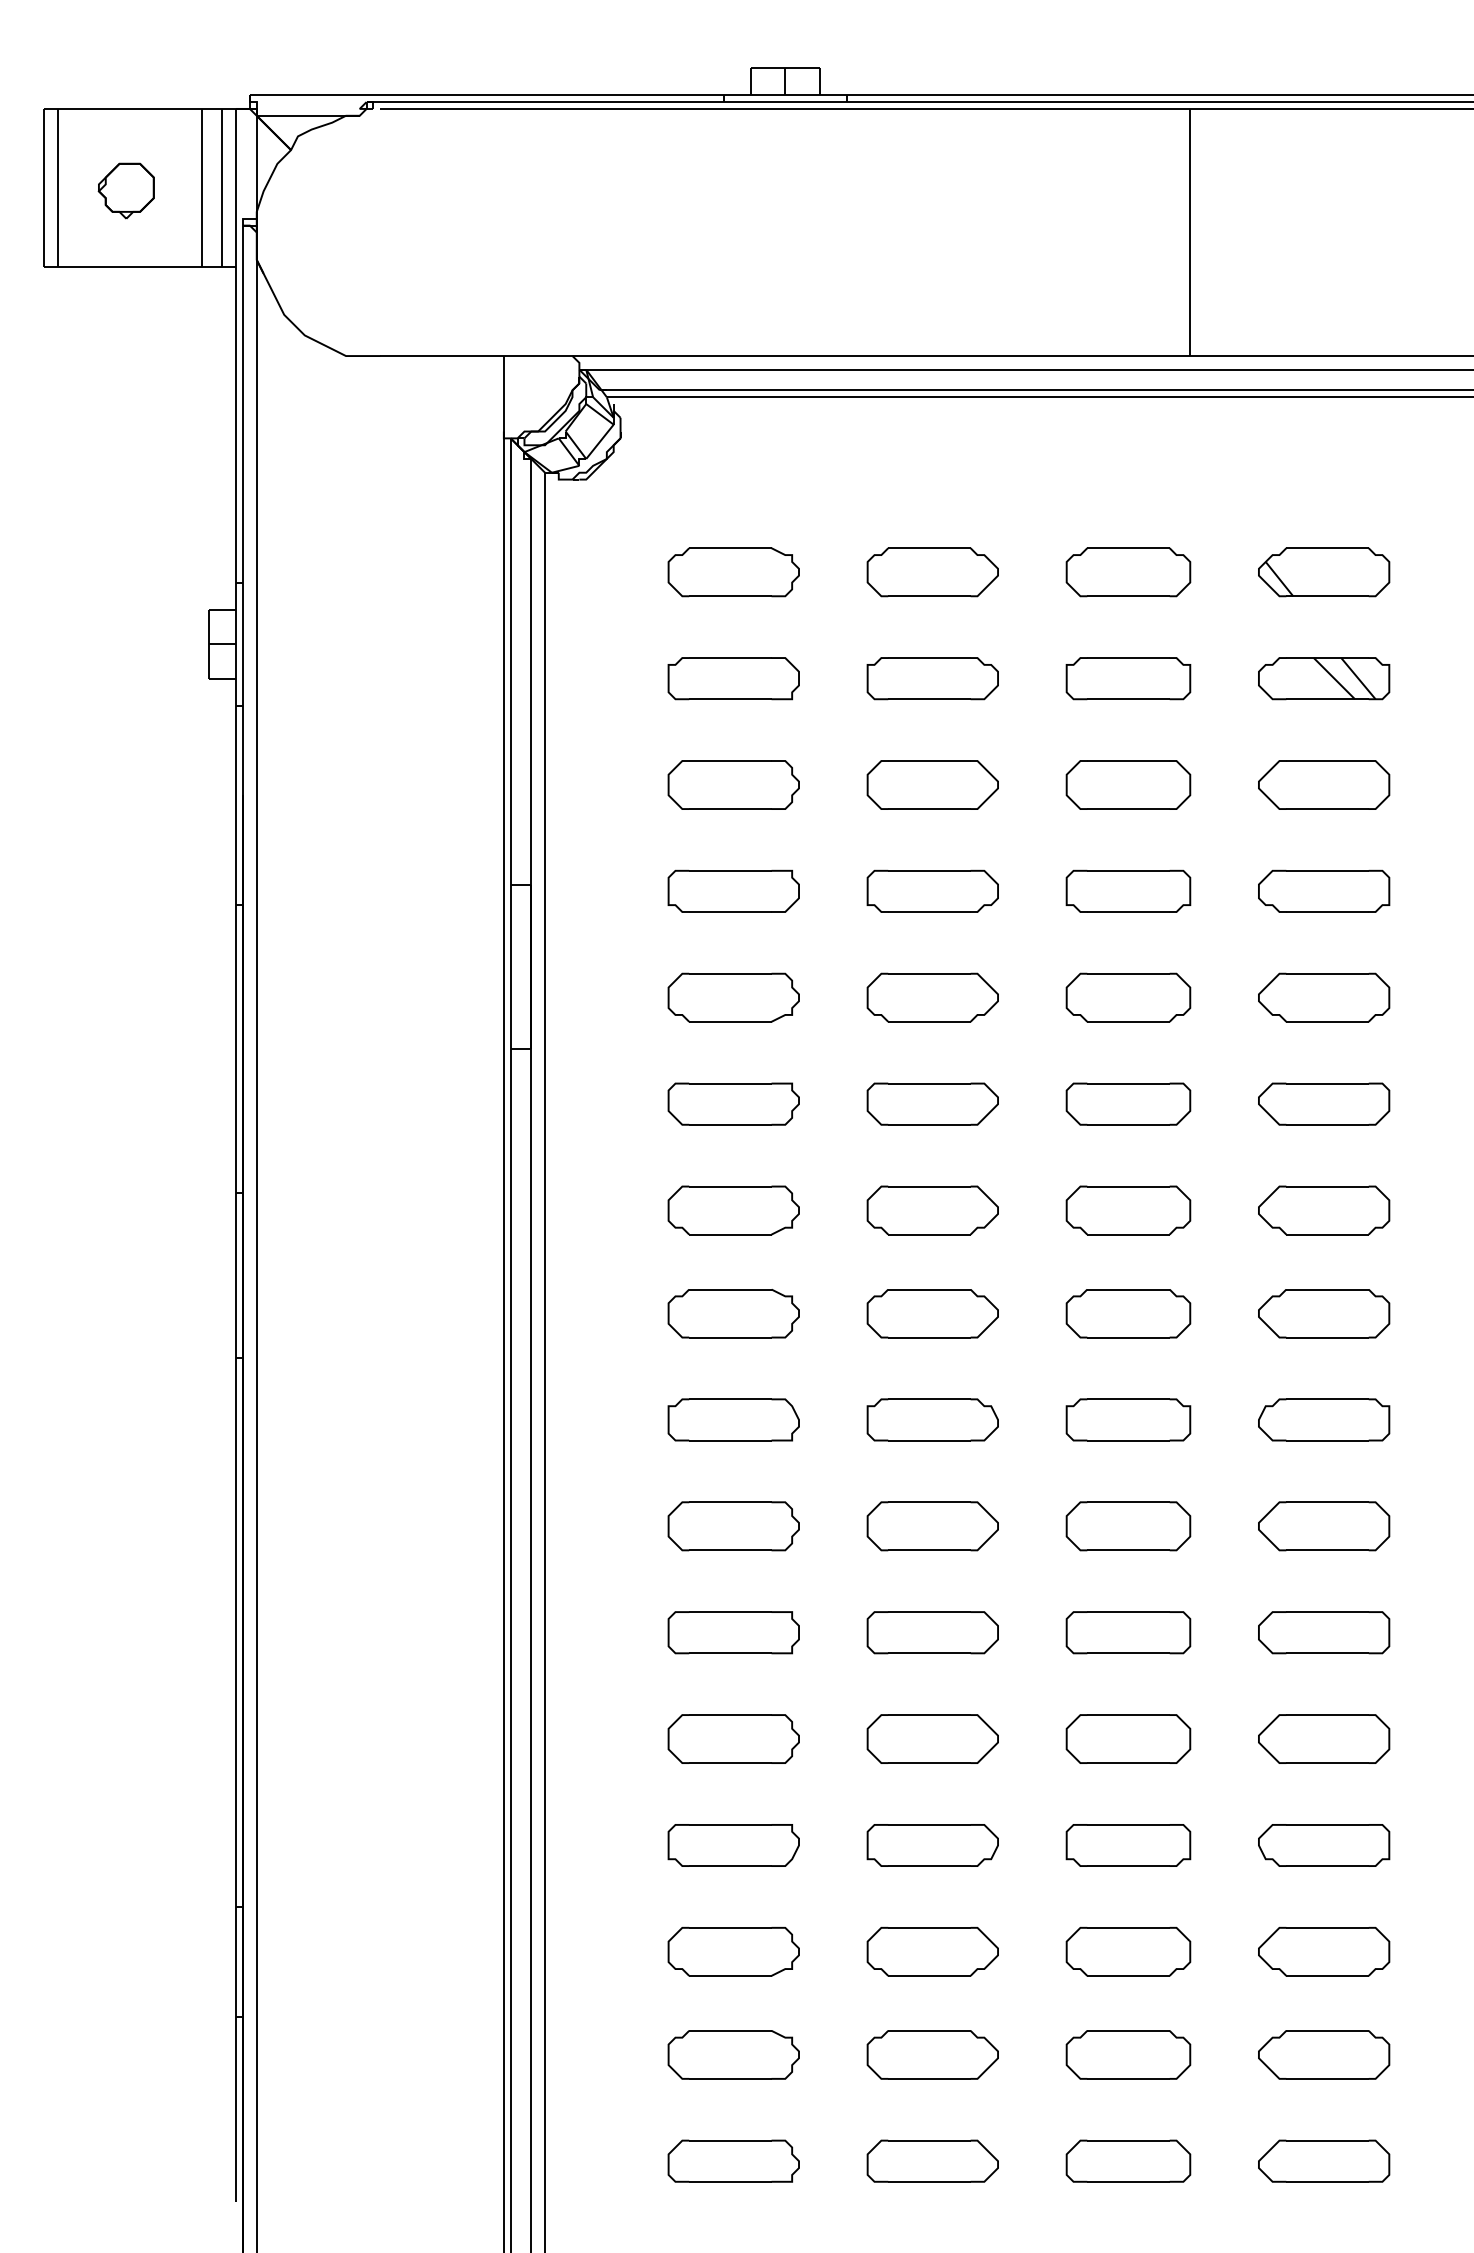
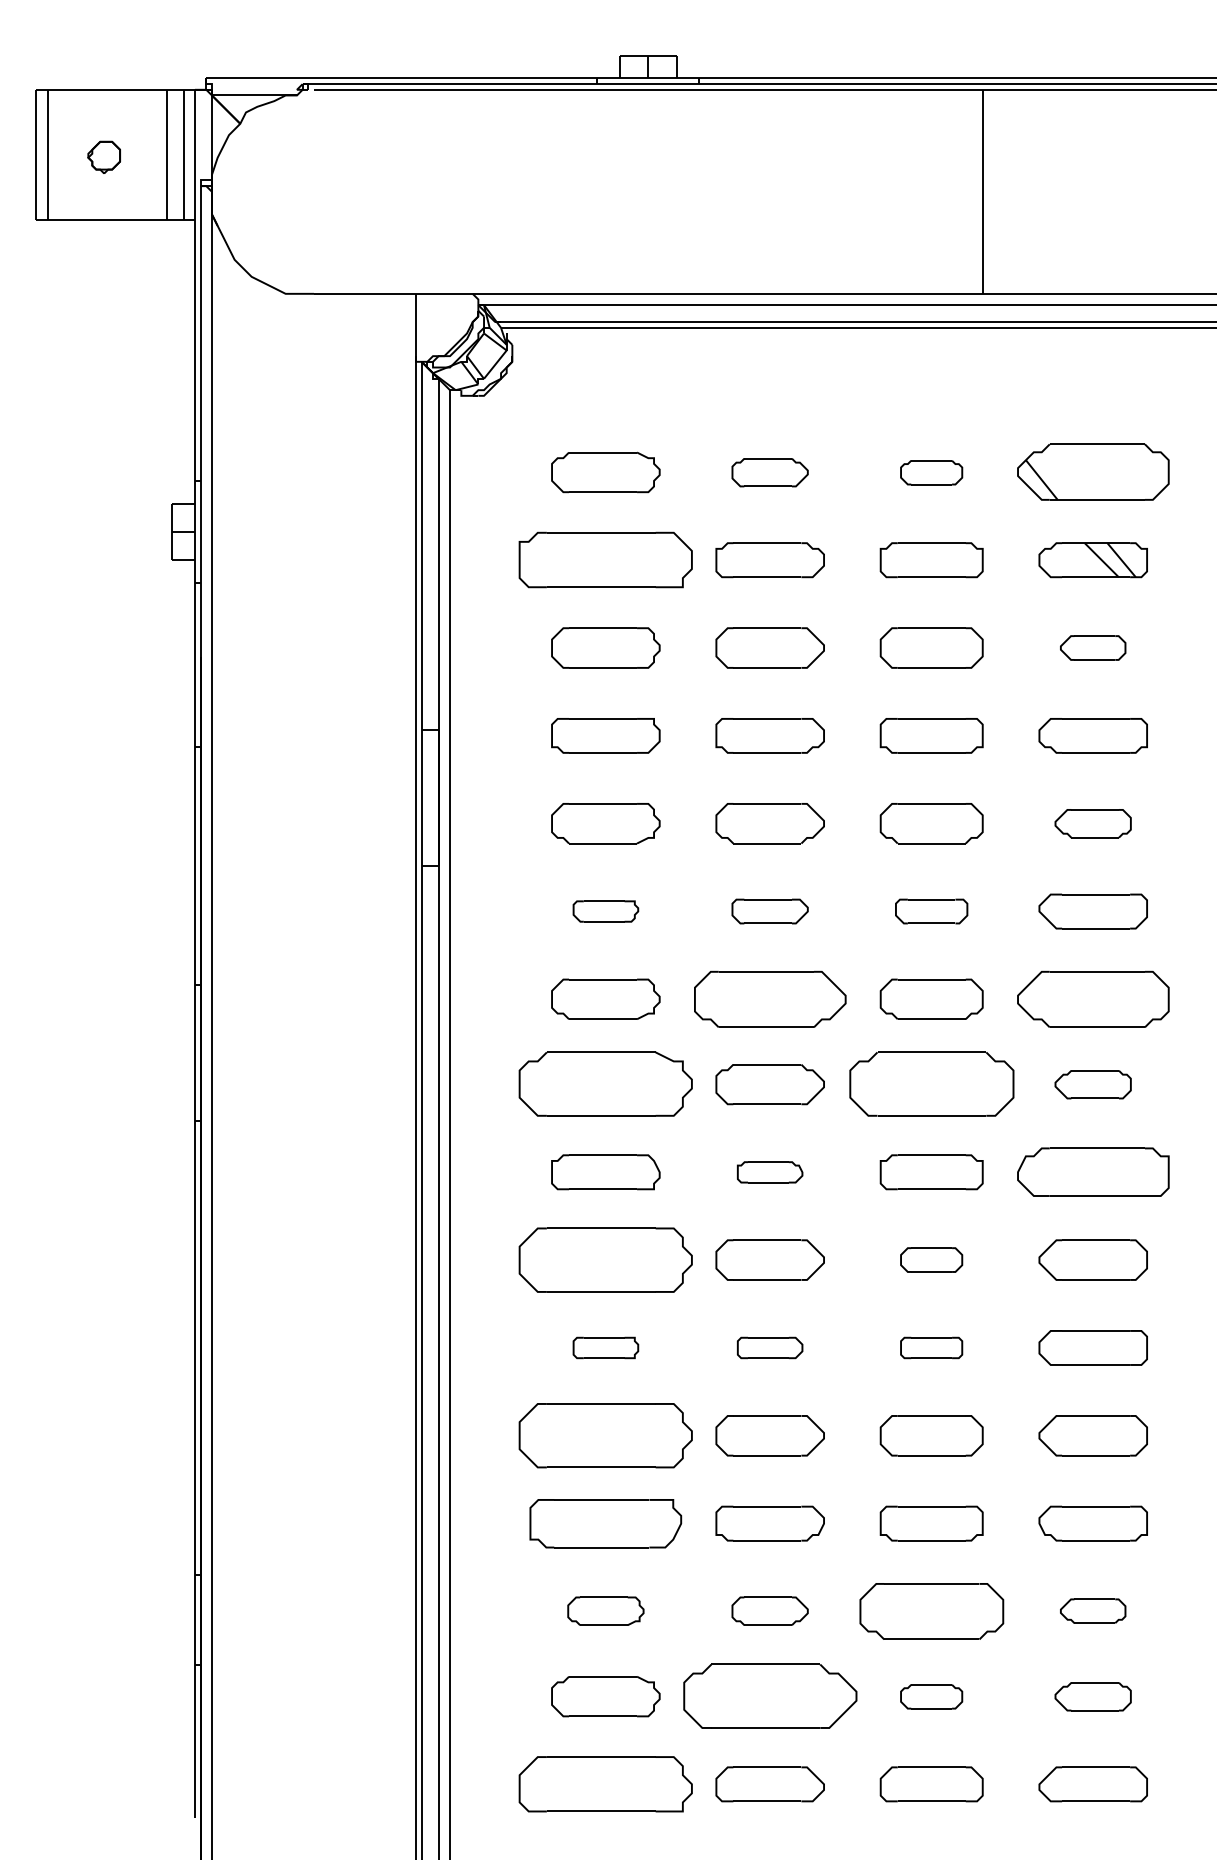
part: (125, 190) -> (103, 157), size x0.7
part: (931, 572) -> (769, 472), size x0.7
part: (1128, 572) -> (931, 472), size x0.6
part: (1323, 572) -> (1092, 472), size x1.4
part: (733, 678) -> (605, 560), size x1.6
part: (1323, 784) -> (1092, 647), size x0.6
part: (1323, 997) -> (1092, 823), size x0.7
part: (733, 1104) -> (605, 911), size x0.6
part: (931, 1104) -> (769, 911), size x0.7
part: (1128, 1104) -> (931, 911), size x0.7
part: (931, 1209) -> (769, 998), size x1.4
part: (1323, 1209) -> (1092, 998), size x1.4
part: (733, 1313) -> (605, 1084), size x1.6
part: (1128, 1313) -> (931, 1084), size x1.6
part: (1323, 1313) -> (1092, 1084), size x0.7
part: (931, 1420) -> (769, 1172), size x0.6
part: (1323, 1420) -> (1092, 1172), size x1.4
part: (733, 1525) -> (605, 1259), size x1.6
part: (1128, 1525) -> (931, 1259), size x0.6
part: (733, 1632) -> (605, 1347), size x0.6
part: (931, 1632) -> (769, 1347), size x0.6
part: (1128, 1632) -> (931, 1347), size x0.6
part: (733, 1738) -> (605, 1435), size x1.6
part: (733, 1845) -> (605, 1523), size x1.4
part: (733, 1950) -> (605, 1610), size x0.7
part: (931, 1950) -> (769, 1610), size x0.7
part: (1128, 1950) -> (931, 1610), size x1.4
part: (1323, 1950) -> (1092, 1610), size x0.6
part: (931, 2054) -> (769, 1696), size x1.6
part: (1128, 2054) -> (931, 1696), size x0.6
part: (1323, 2054) -> (1092, 1696), size x0.7
part: (733, 2161) -> (605, 1784), size x1.6

